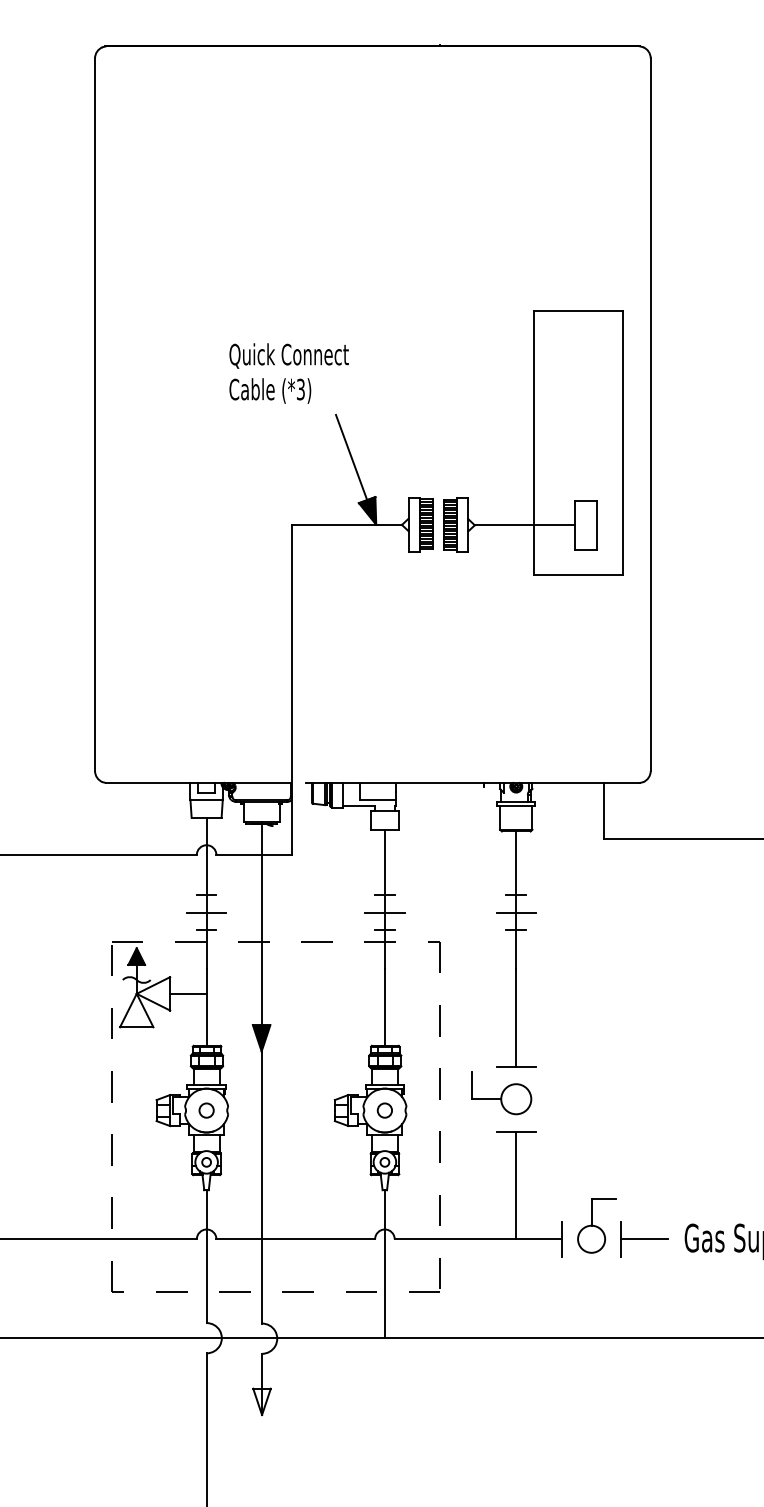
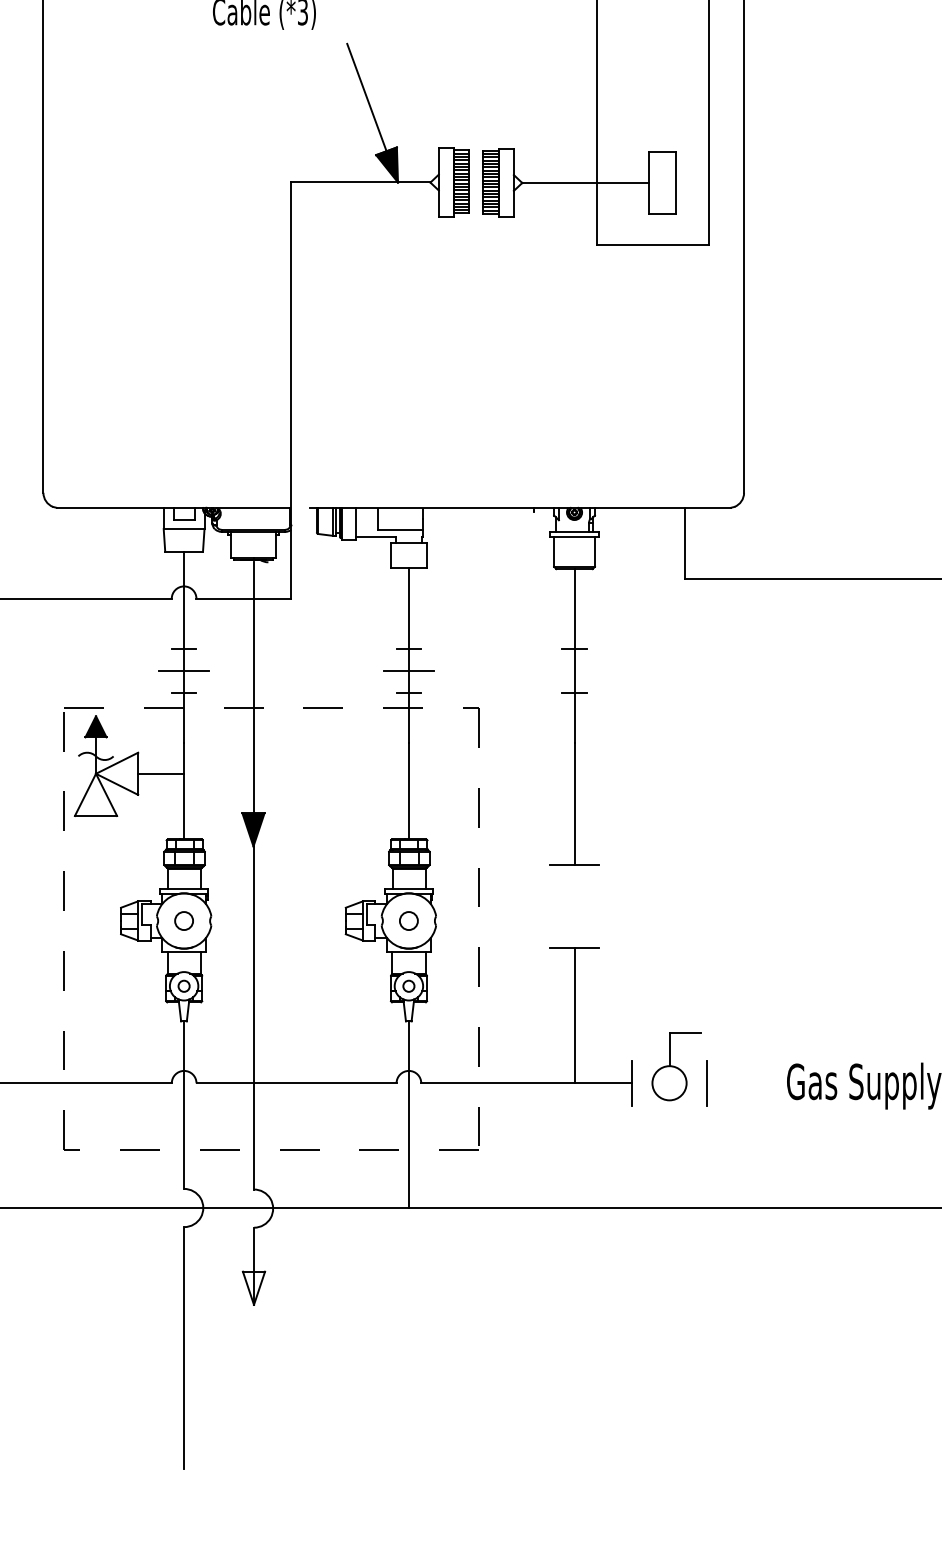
line: (515, 912) -> (573, 671), removed
part: (501, 1093) -> (555, 899), removed
line: (644, 1239) -> (736, 1083), removed

